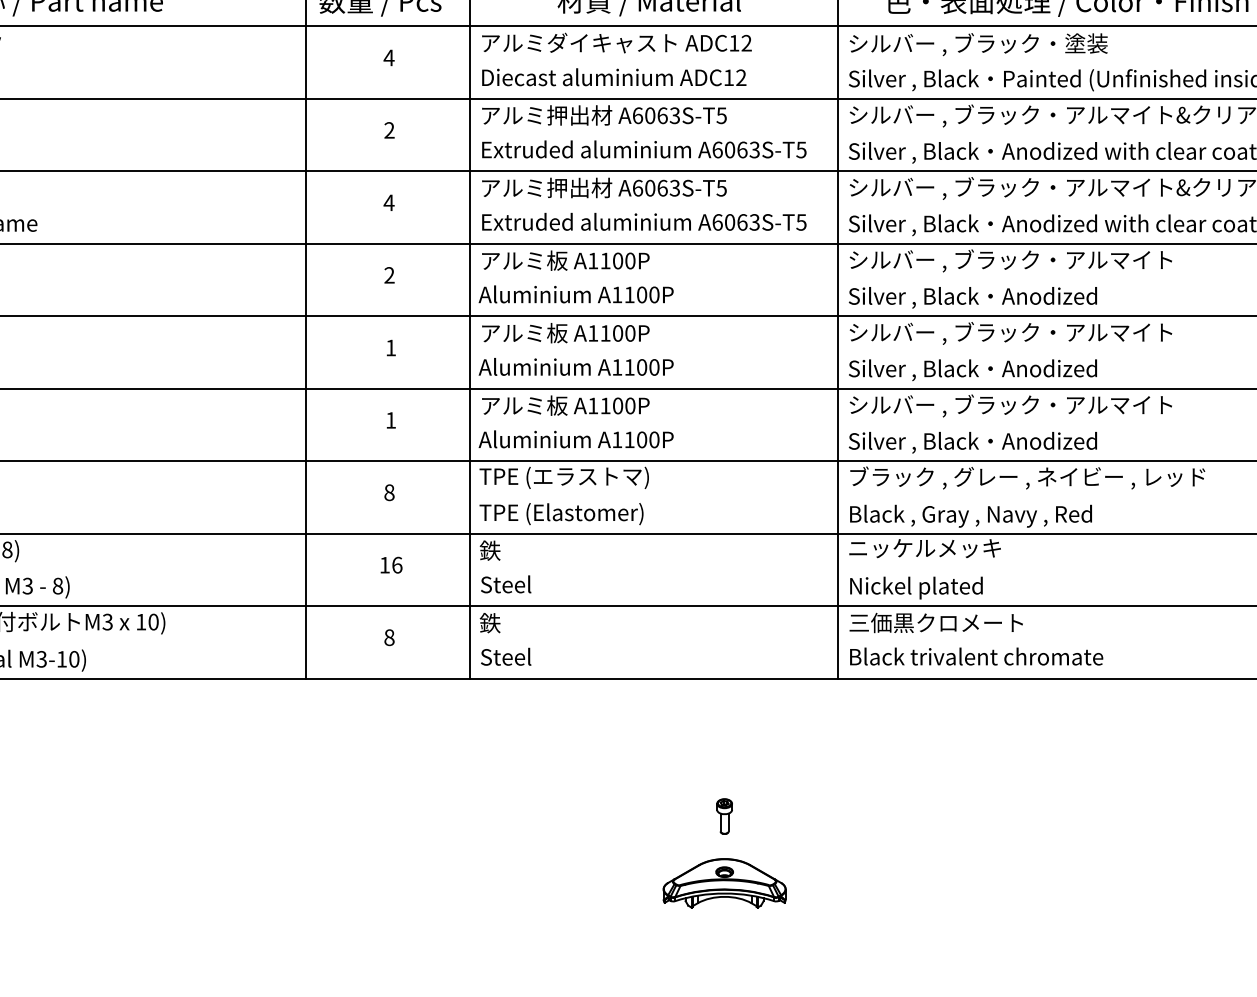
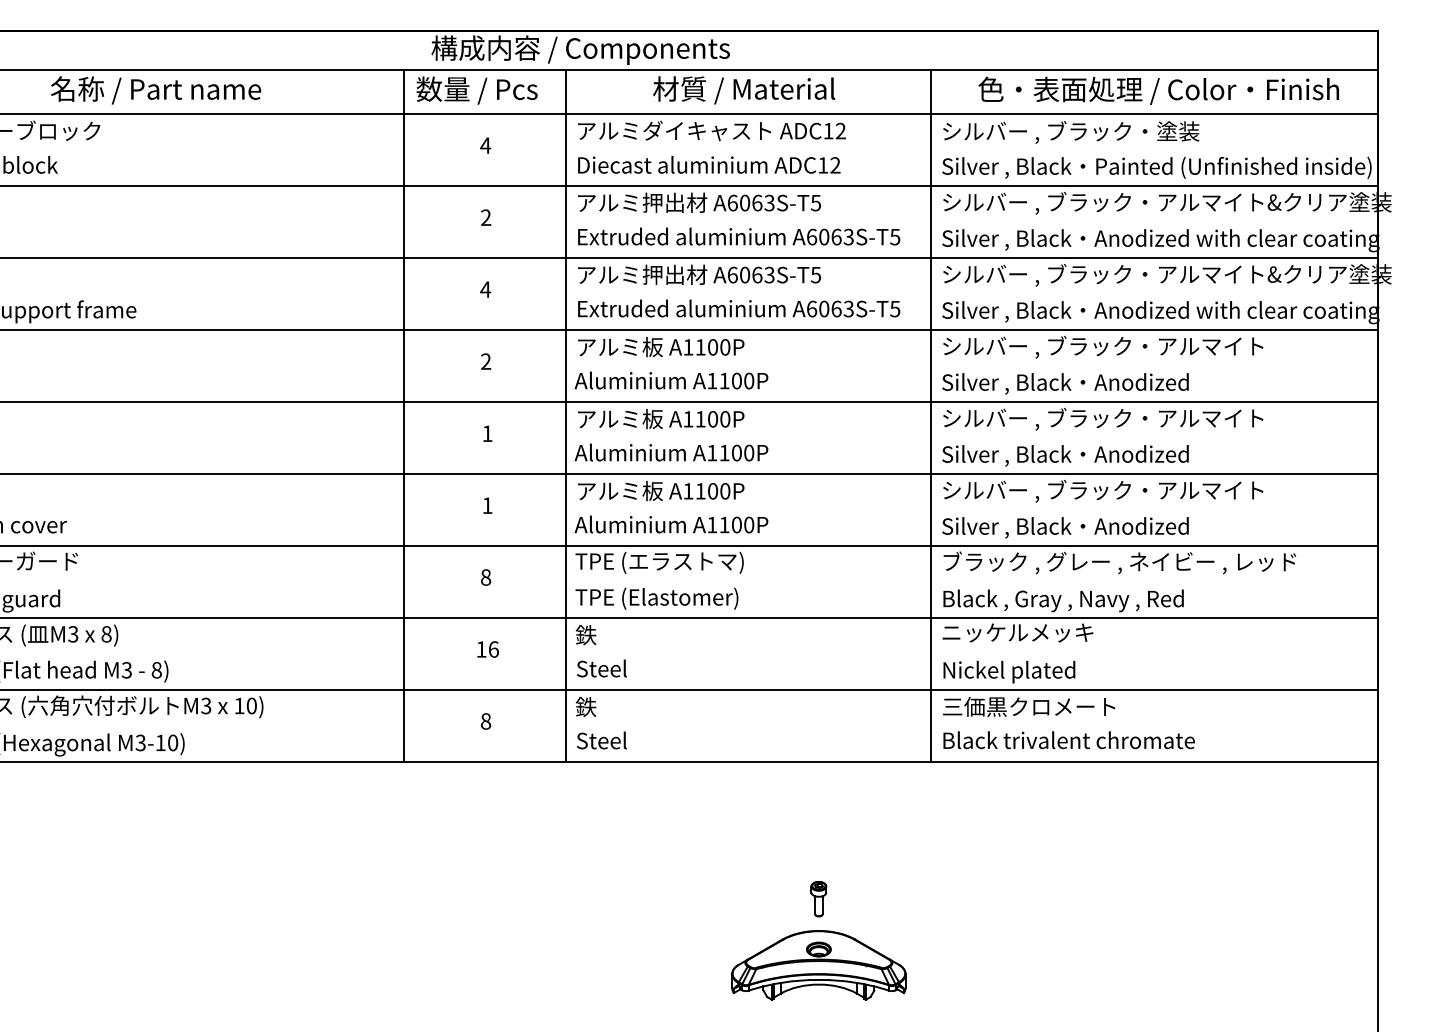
part: (724, 883) -> (818, 965), size x1.43

